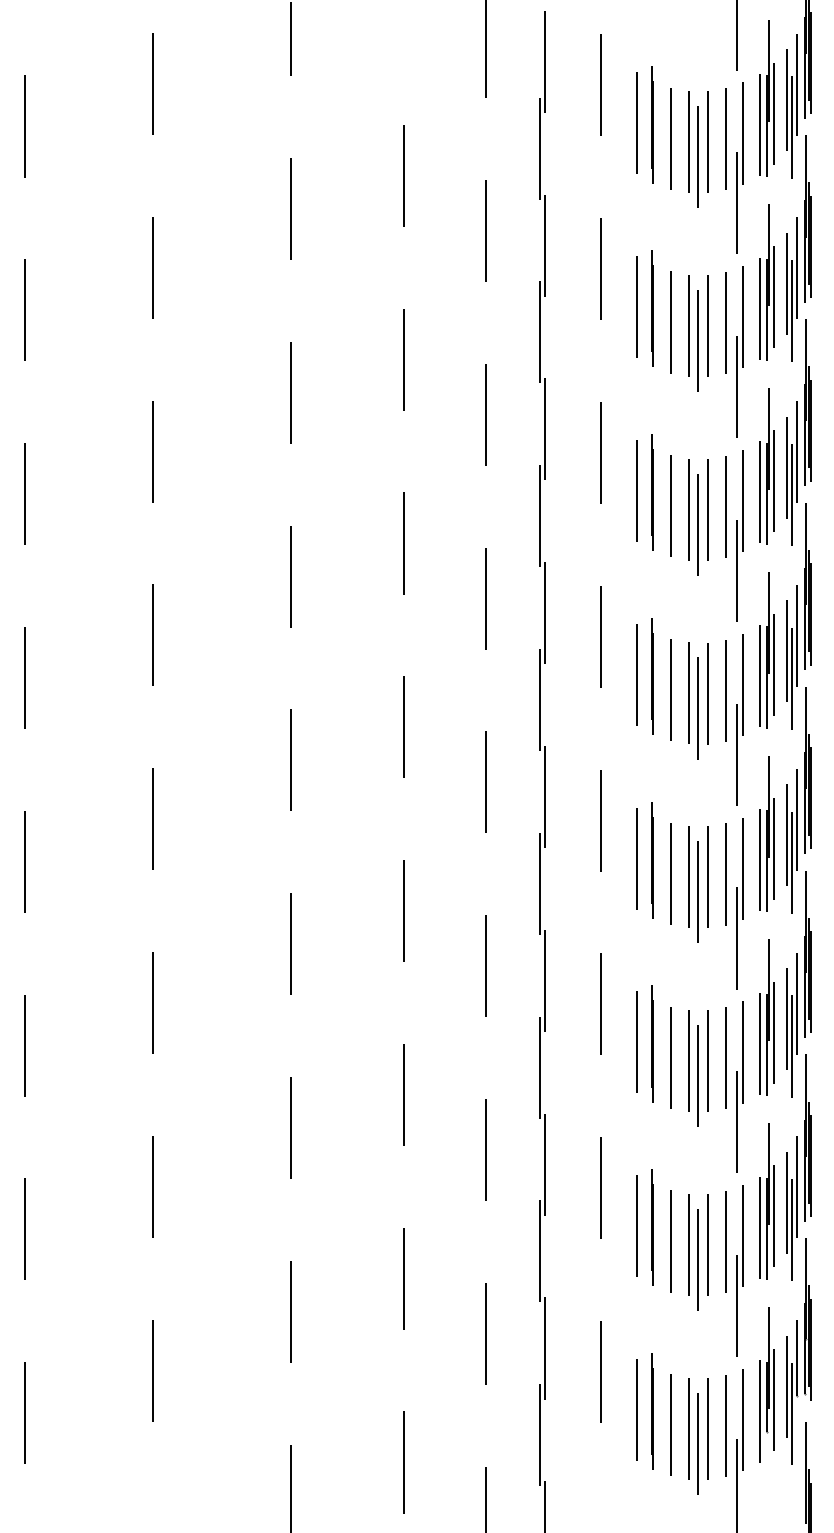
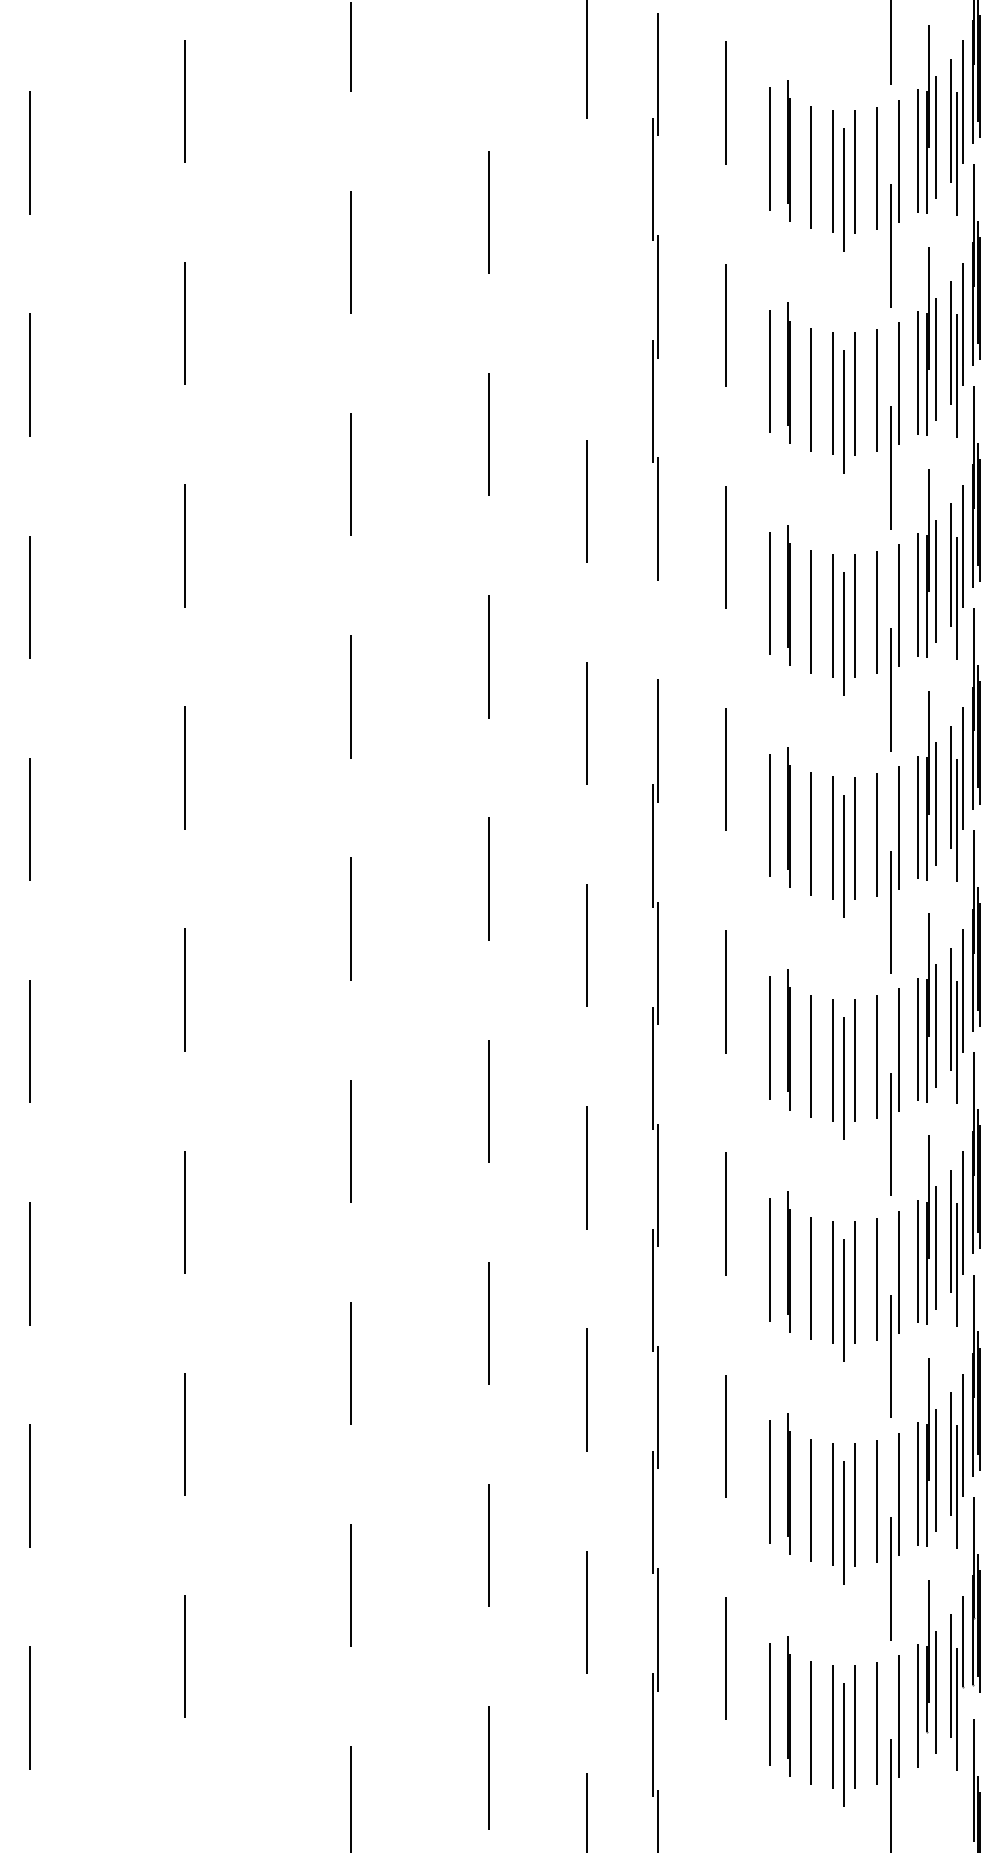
line: (485, 230) -> (586, 278), removed
line: (539, 516) -> (652, 624), removed

